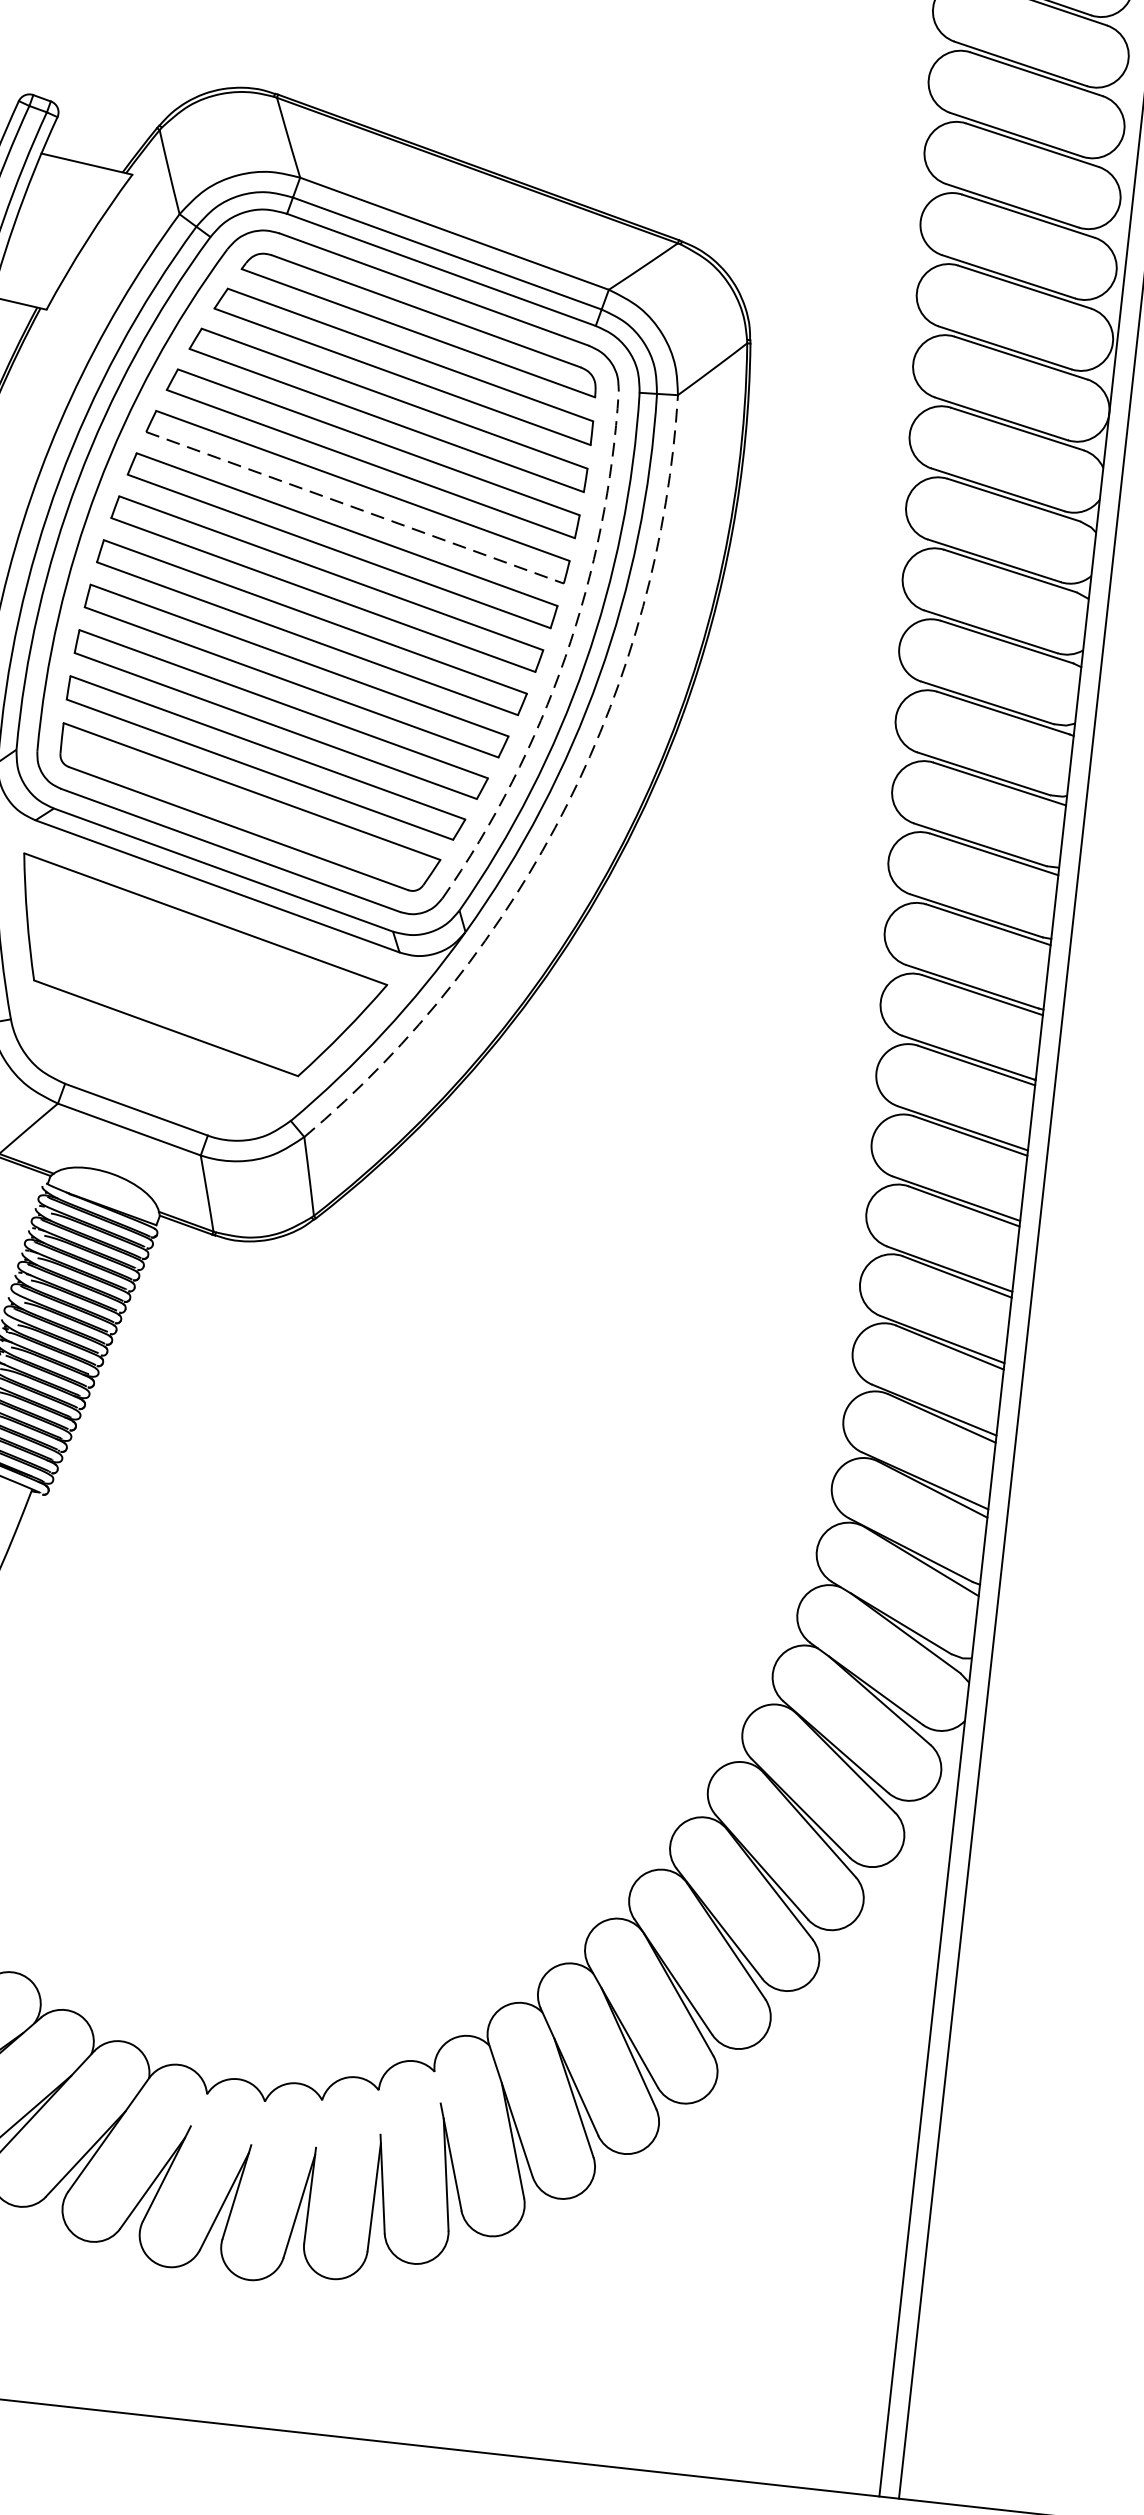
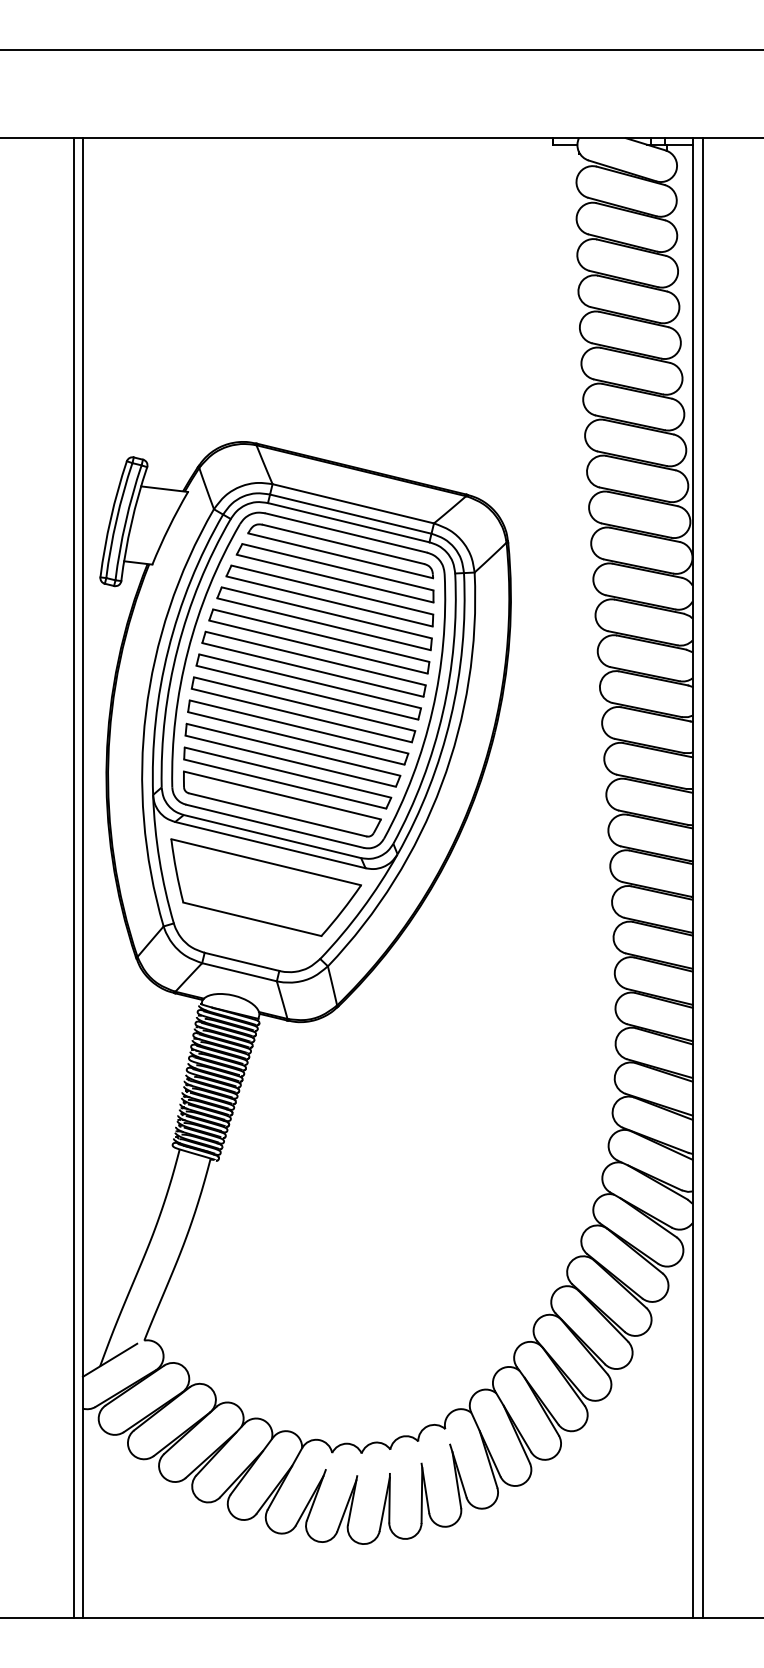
line: (354, 508) -> (318, 647), dashed -> solid
arc: (565, 657) -> (432, 710), dashed -> solid
arc: (566, 804) -> (441, 784), dashed -> solid

